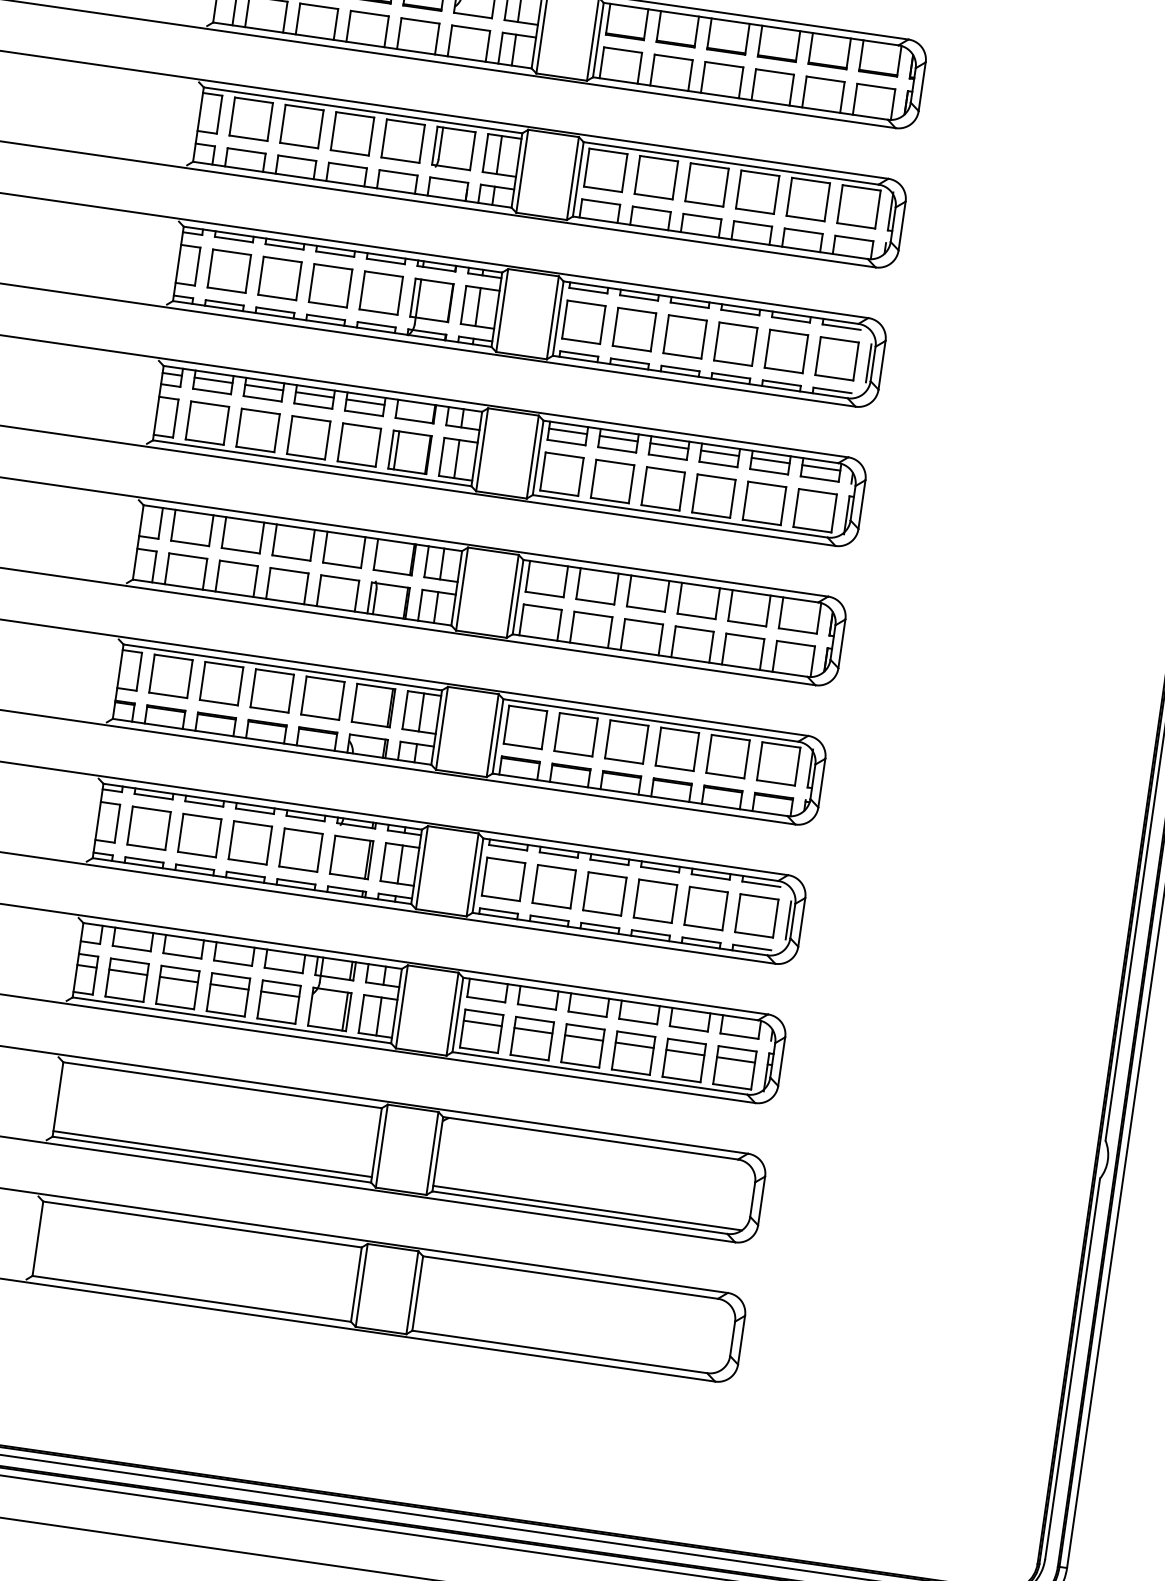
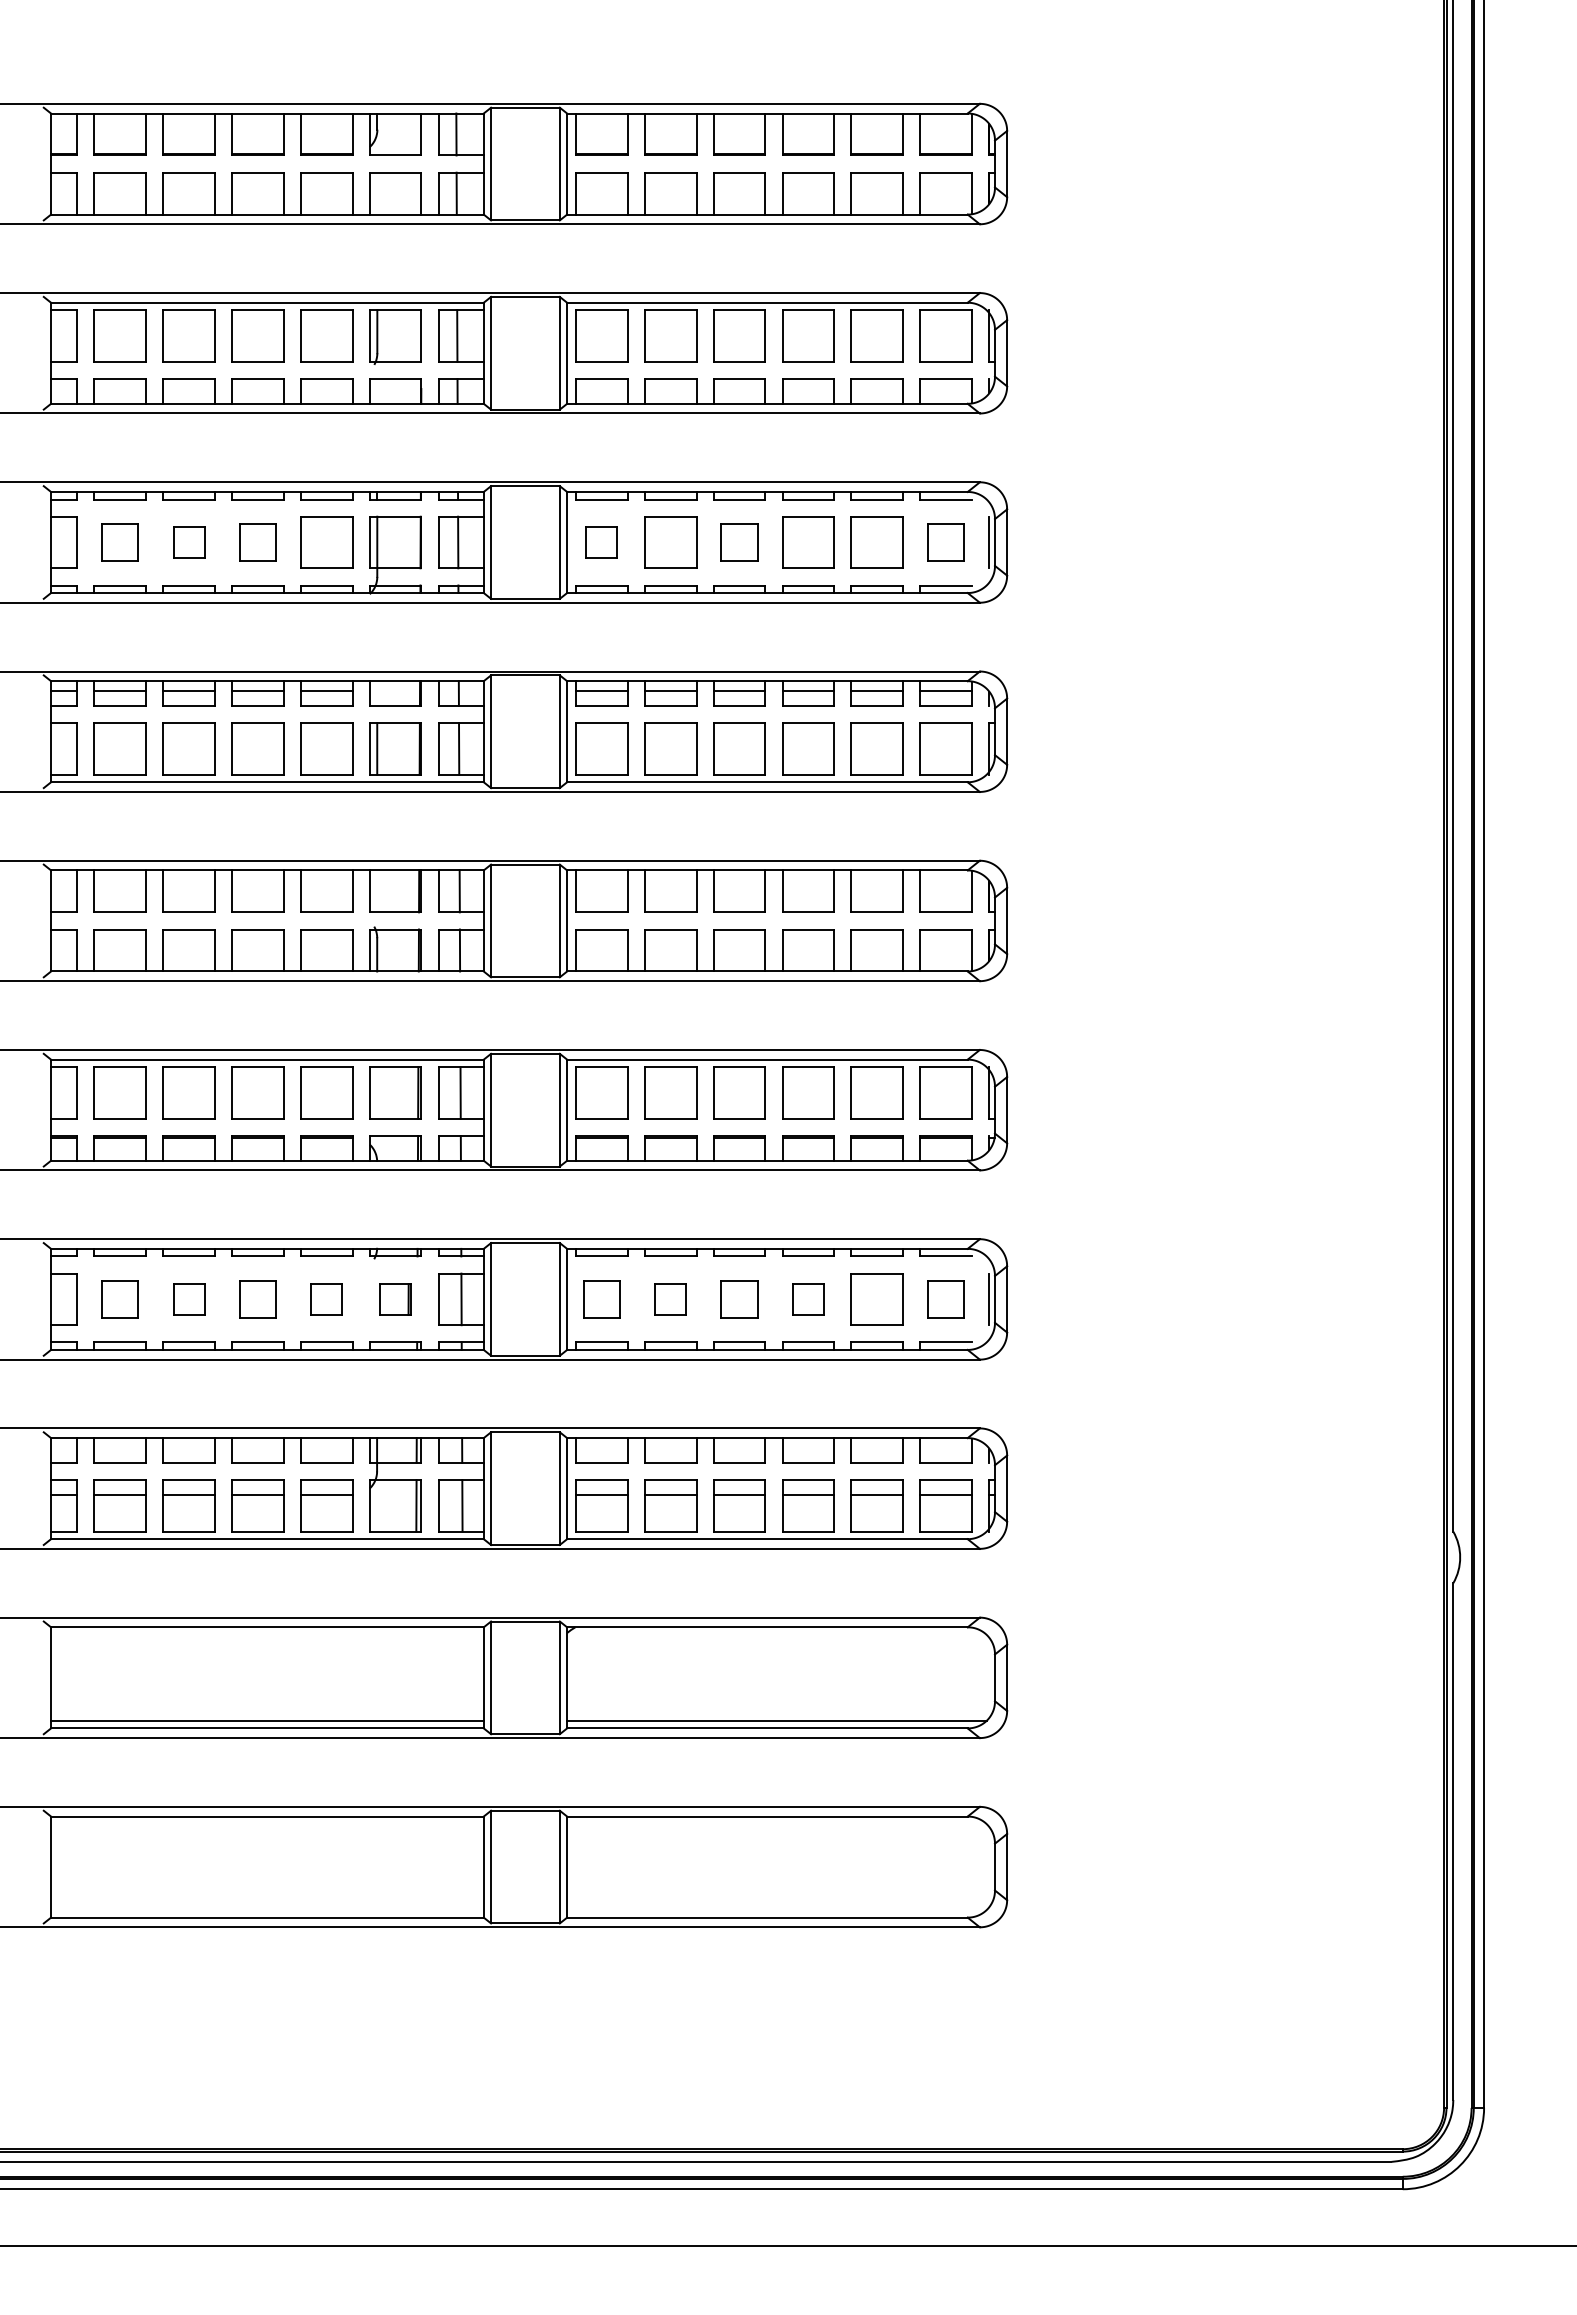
part: (228, 271) -> (119, 542), size x0.7
part: (279, 278) -> (188, 542), size x0.6
part: (330, 285) -> (257, 542), size x0.7
part: (583, 322) -> (601, 542), size x0.6
part: (685, 336) -> (739, 542), size x0.7
part: (836, 358) -> (945, 542), size x0.7
part: (148, 828) -> (119, 1299), size x0.7
part: (199, 835) -> (188, 1299), size x0.6
part: (250, 842) -> (257, 1299), size x0.7
part: (300, 850) -> (326, 1299), size x0.6
part: (351, 857) -> (395, 1299), size x0.6
part: (503, 879) -> (601, 1299), size x0.7
part: (554, 886) -> (670, 1299), size x0.6
part: (604, 894) -> (739, 1299), size x0.7
part: (655, 901) -> (808, 1299), size x0.6
part: (756, 915) -> (945, 1299), size x0.7

